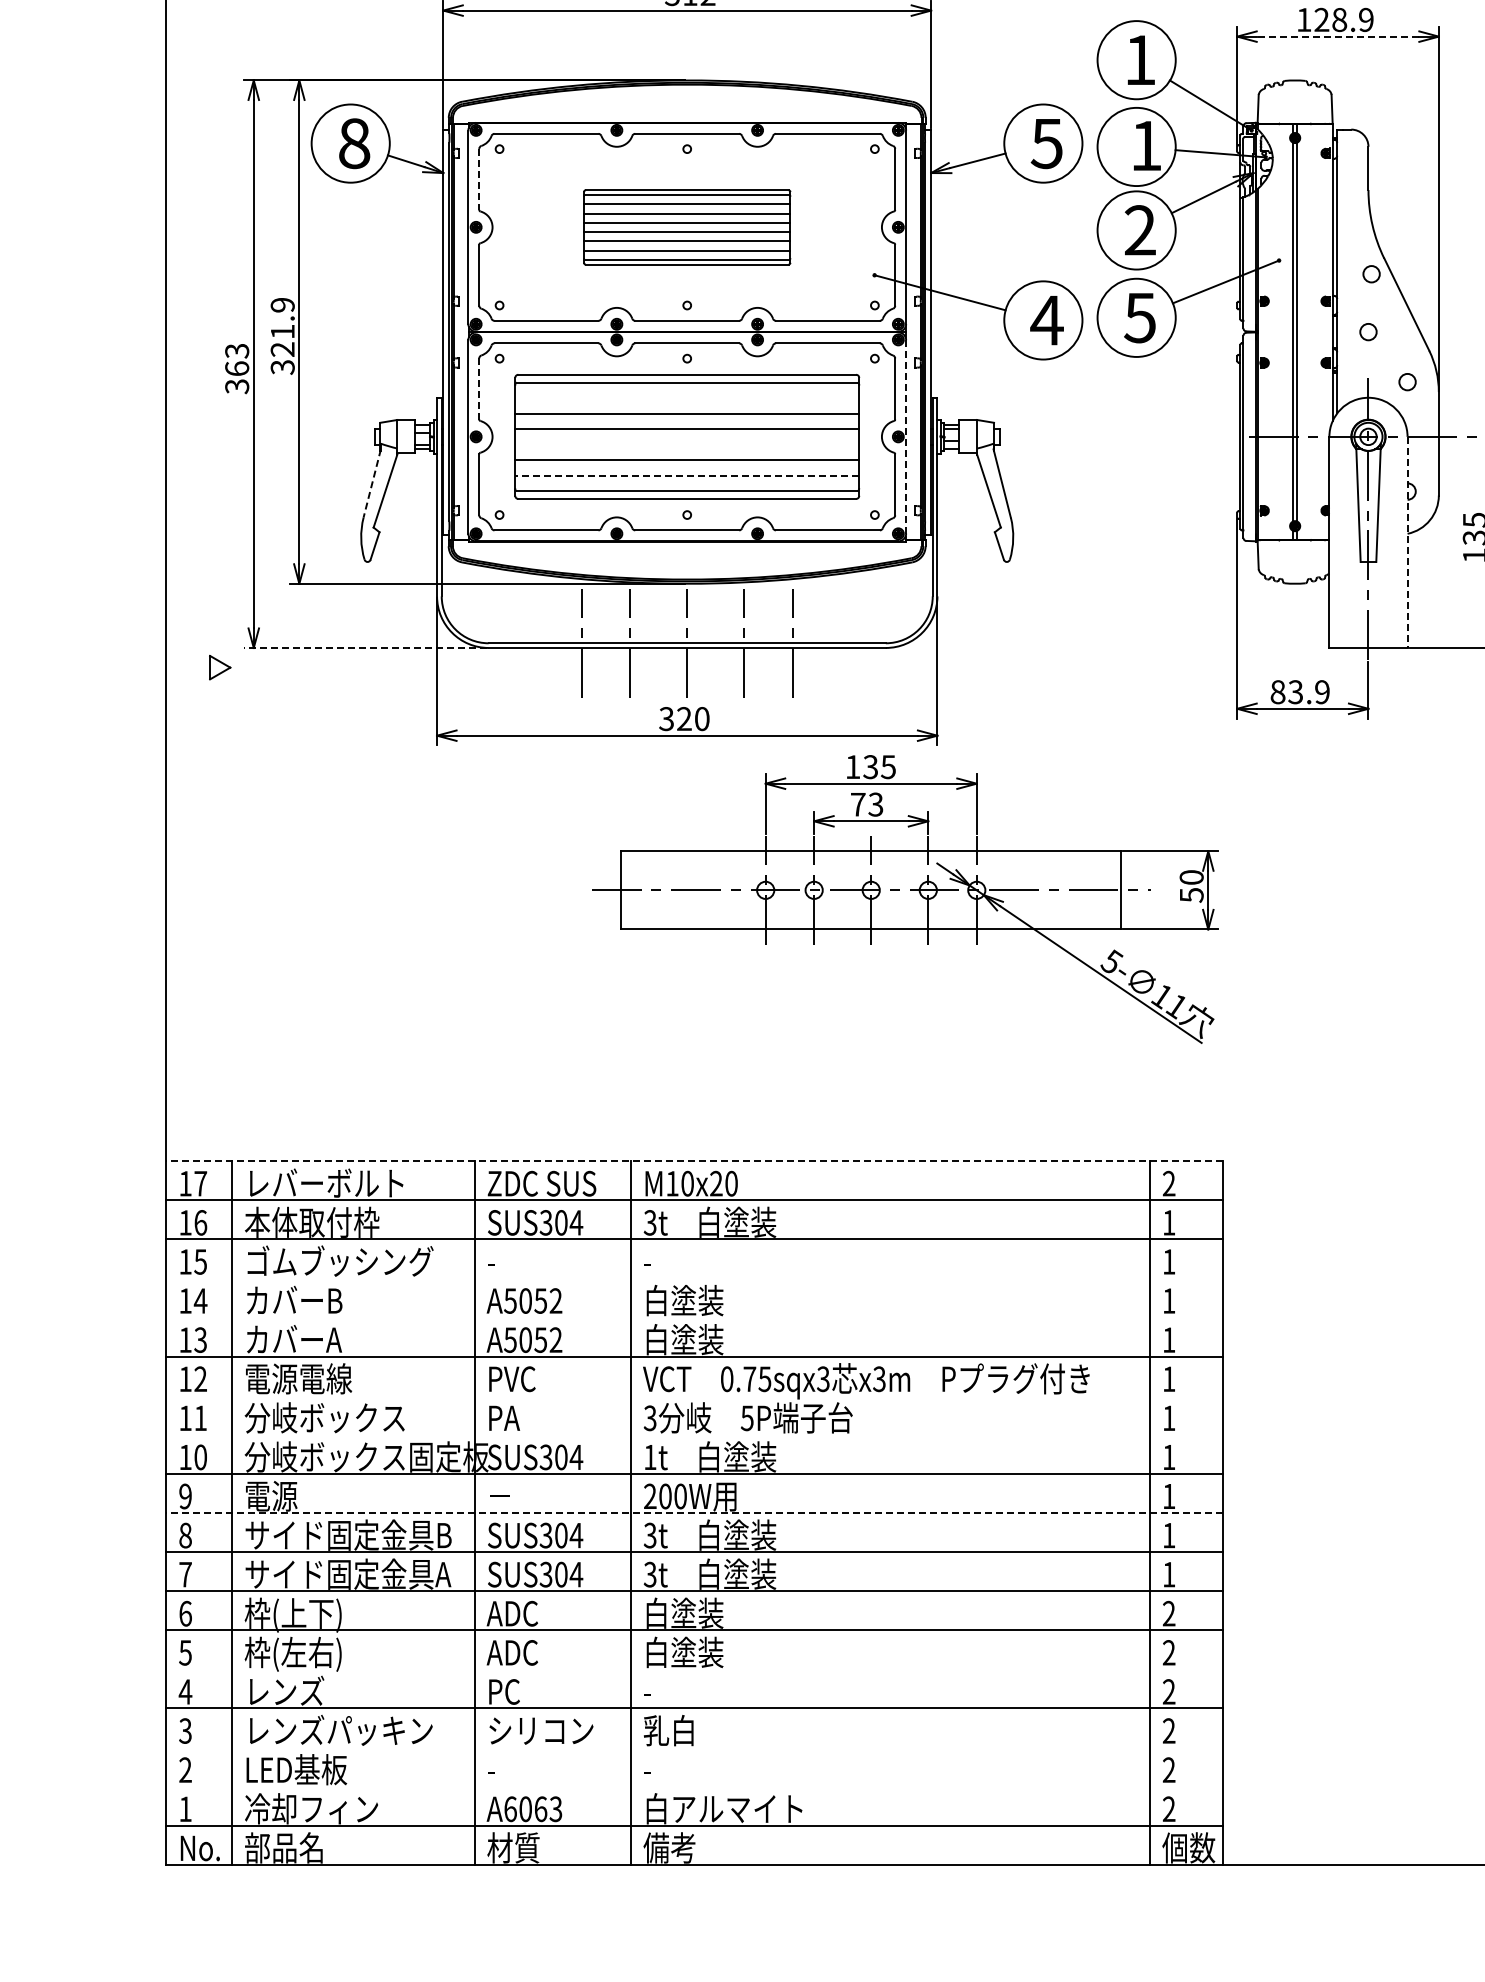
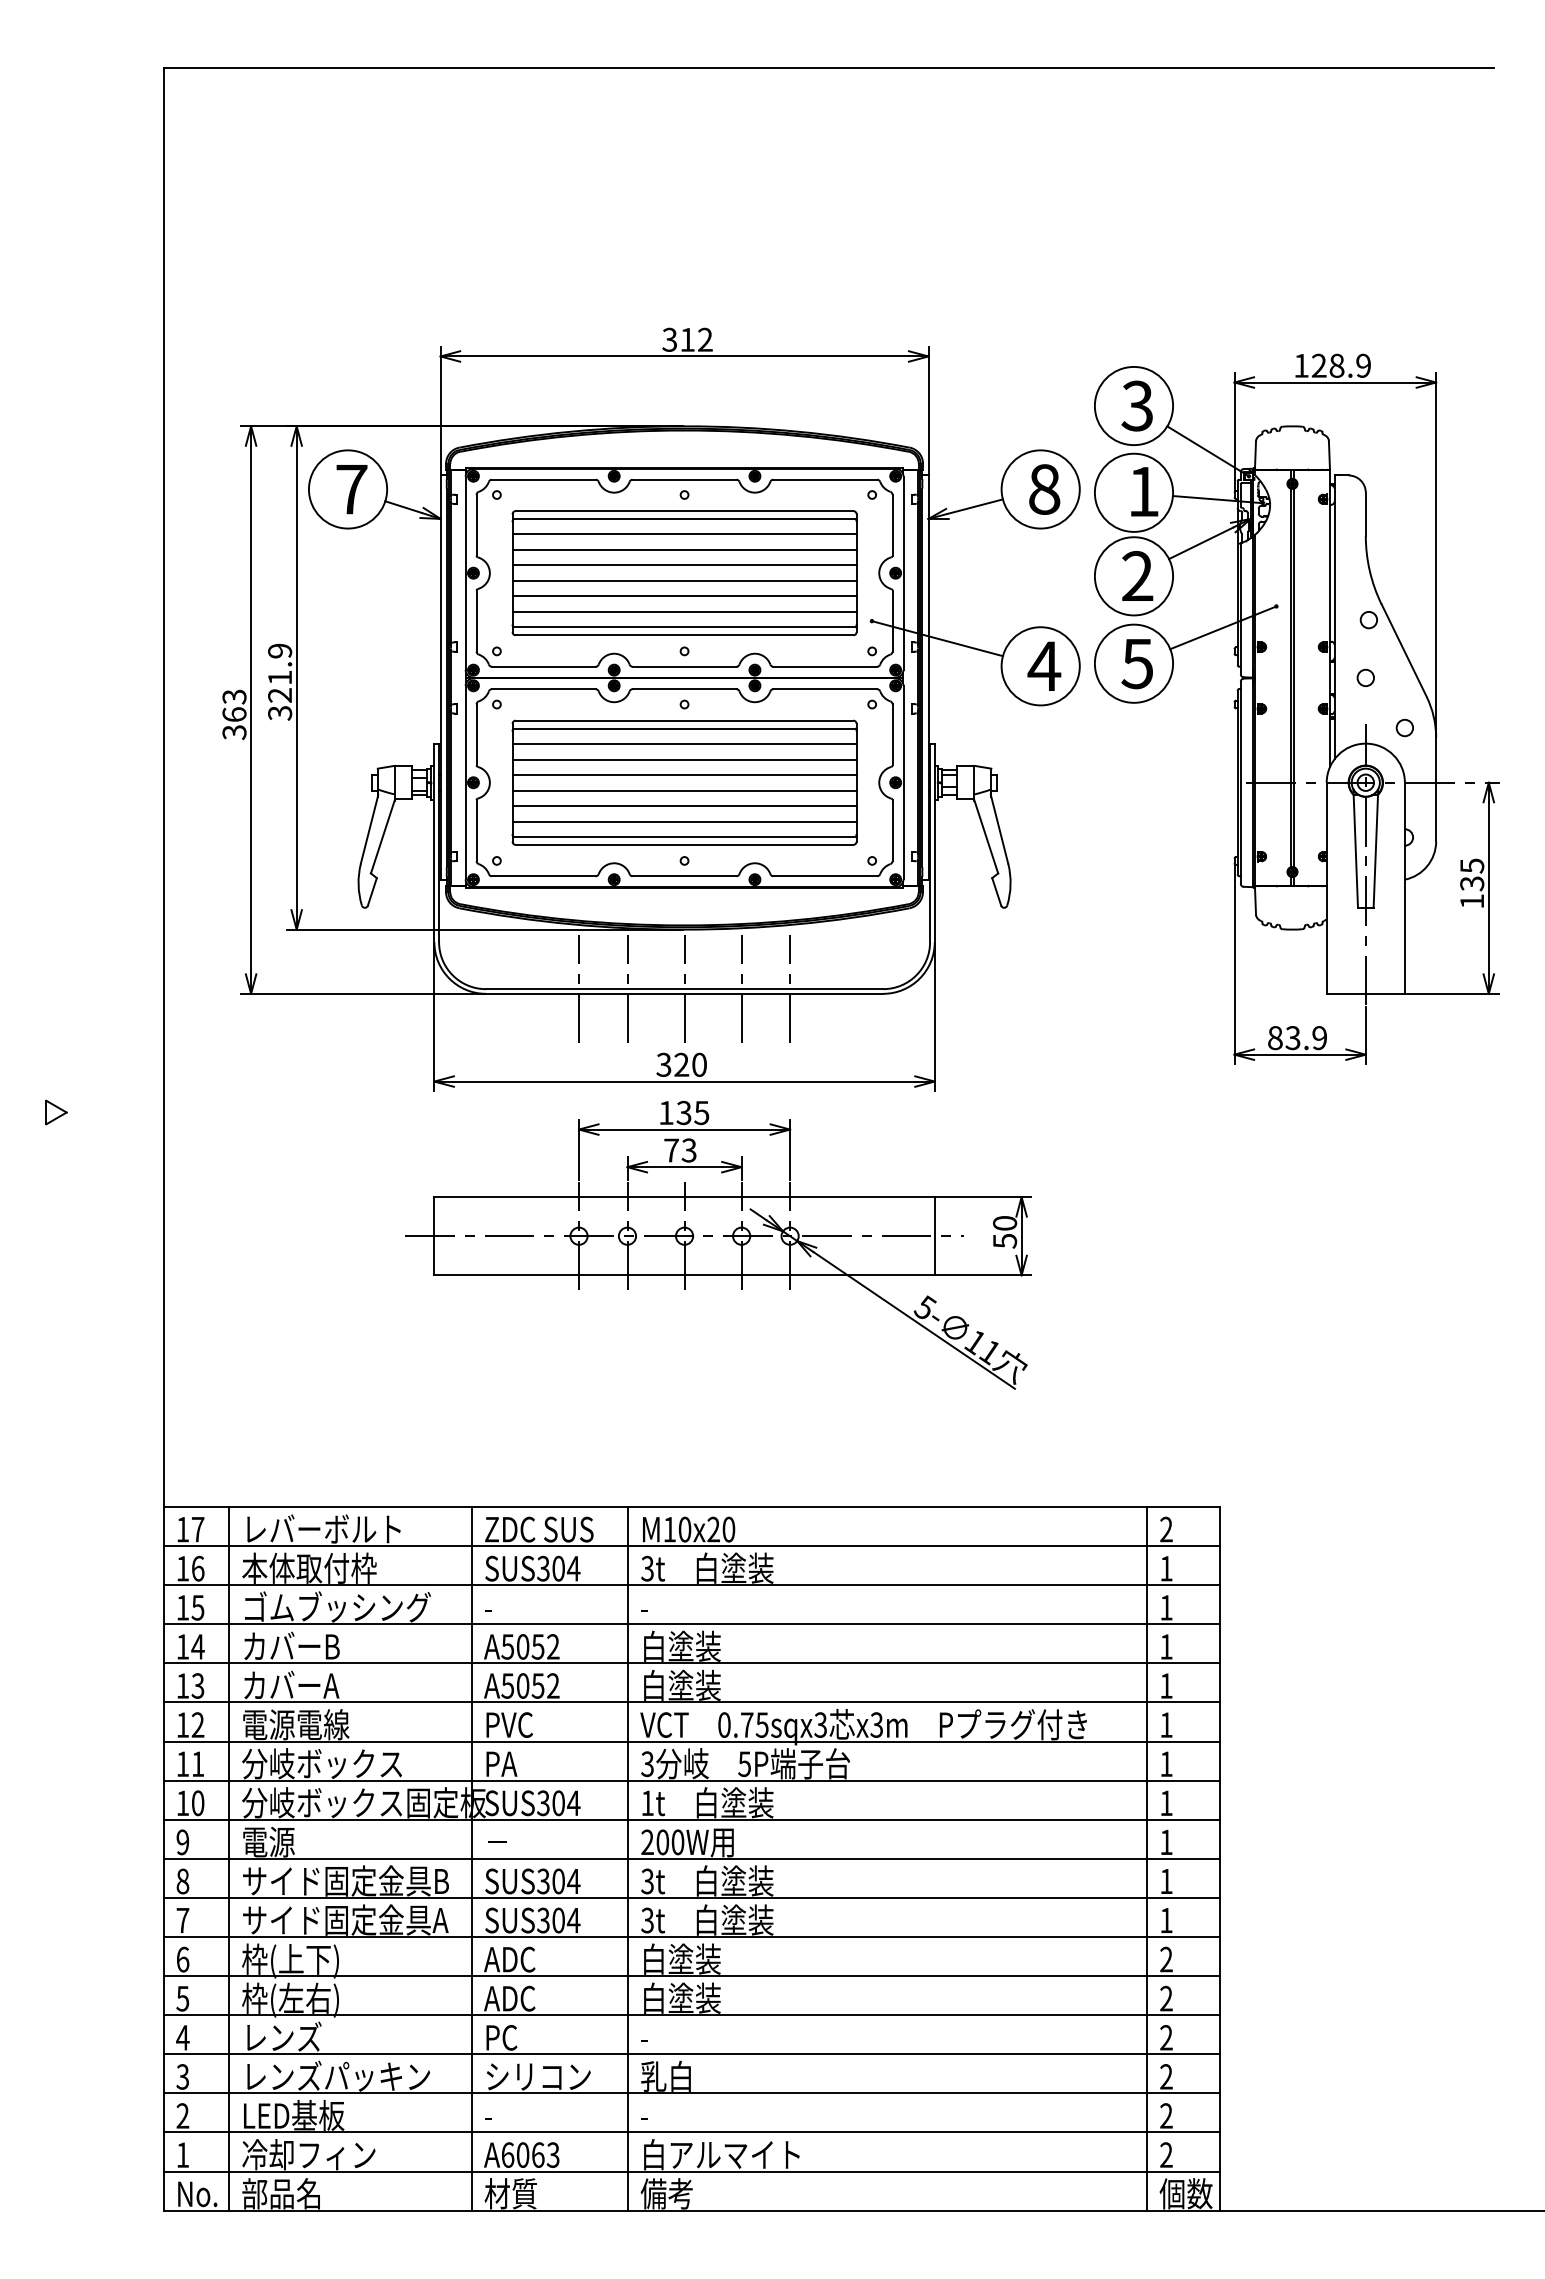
line: (1337, 36) -> (1334, 382), dashed -> solid
text: (1139, 59) -> (1136, 405), 1 -> 3
text: (354, 143) -> (351, 489), 8 -> 7
text: (1047, 143) -> (1044, 489), 5 -> 8
line: (479, 179) -> (476, 525), dashed -> solid
part: (687, 227) -> (684, 573), size x1.67
line: (479, 388) -> (476, 734), dashed -> solid
line: (687, 397) -> (684, 743), added
line: (906, 436) -> (903, 782), dashed -> solid
line: (687, 444) -> (684, 790), added
line: (687, 475) -> (684, 821), dashed -> solid
line: (372, 483) -> (369, 829), dashed -> solid
line: (1407, 542) -> (1404, 888), dashed -> solid
line: (365, 647) -> (362, 993), dashed -> solid
part: (220, 667) -> (56, 1112), moved
part: (905, 898) -> (718, 1244), moved
line: (694, 1160) -> (691, 1506), dashed -> solid
line: (694, 1278) -> (691, 1624), added
line: (694, 1317) -> (691, 1663), added
line: (694, 1395) -> (691, 1741), added
line: (694, 1434) -> (691, 1780), added
line: (694, 1512) -> (691, 1858), dashed -> solid
line: (694, 1669) -> (691, 2015), added
line: (694, 1747) -> (691, 2093), added
line: (694, 1786) -> (691, 2132), added

